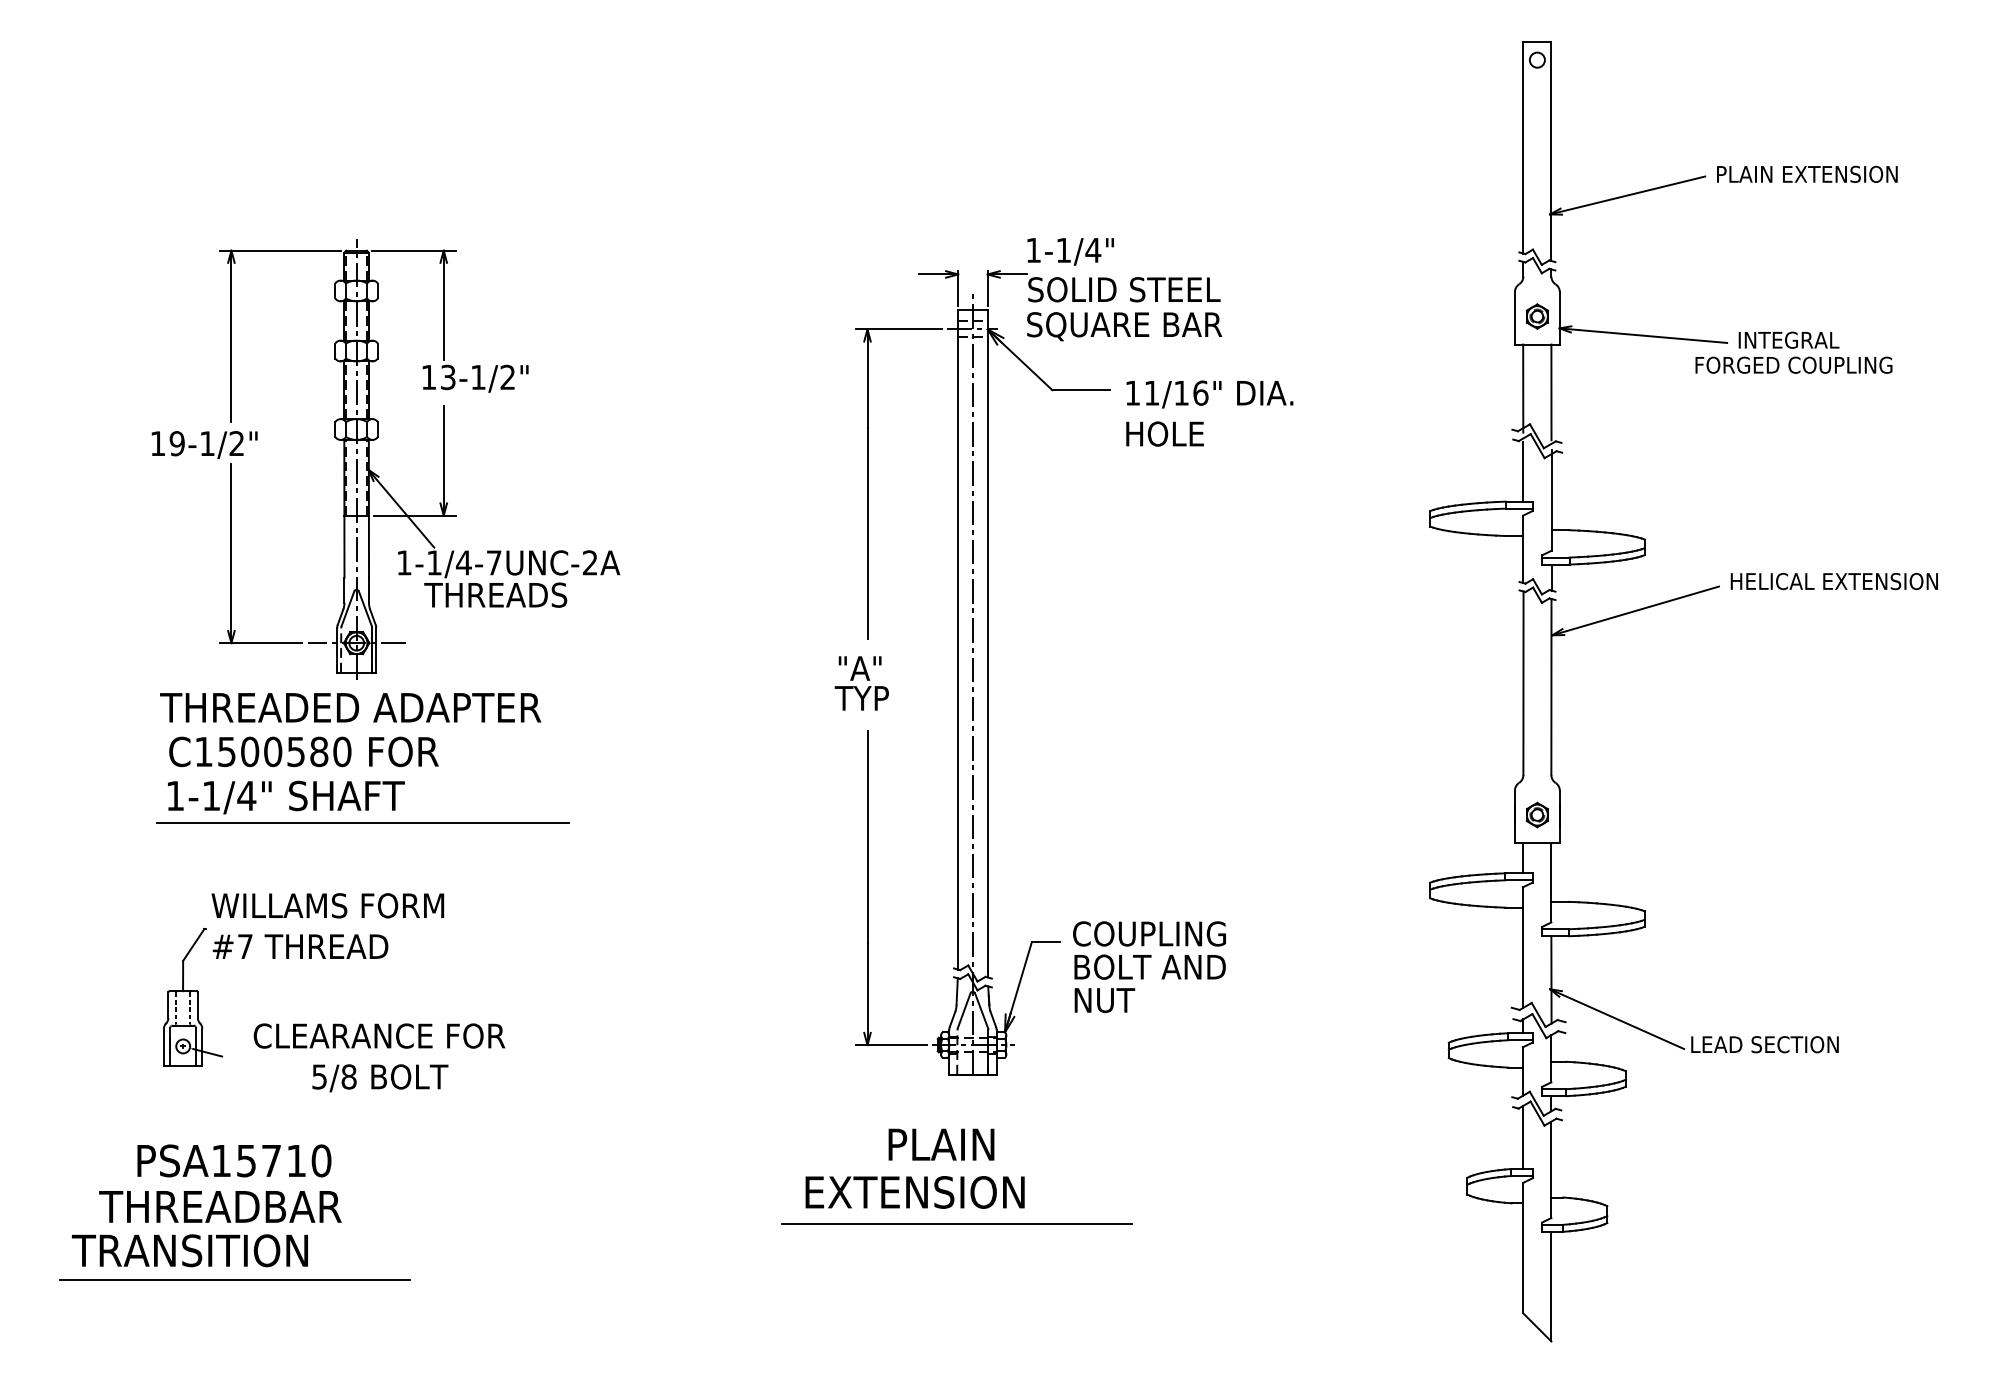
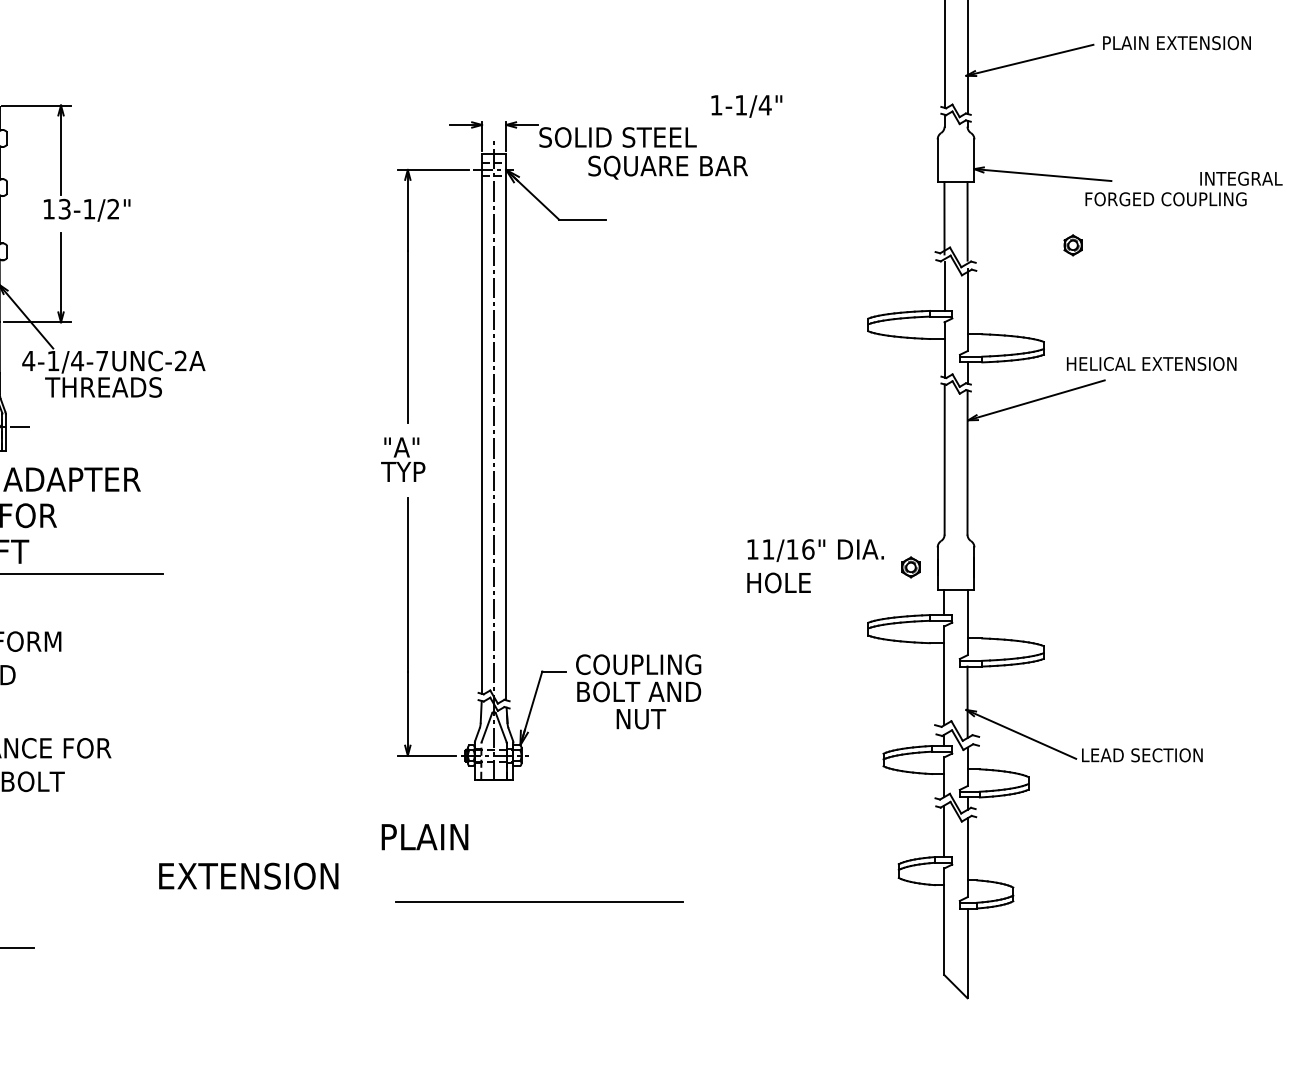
text: (1070, 251) -> (746, 106), moved
part: (1536, 316) -> (1072, 245), moved
text: (1124, 326) -> (668, 167), moved
text: (1788, 339) -> (1240, 178), moved
text: (1209, 413) -> (815, 566), moved
text: (404, 562) -> (28, 360), 1-1/4-7UNC-2A -> 4-1/4-7UNC-2A
text: (1833, 581) -> (1150, 363), moved
part: (1536, 814) -> (910, 566), moved
text: (1104, 1000) -> (641, 719), moved
text: (941, 1144) -> (425, 837), moved
text: (914, 1192) -> (248, 876), moved
line: (956, 1223) -> (538, 901), moved

